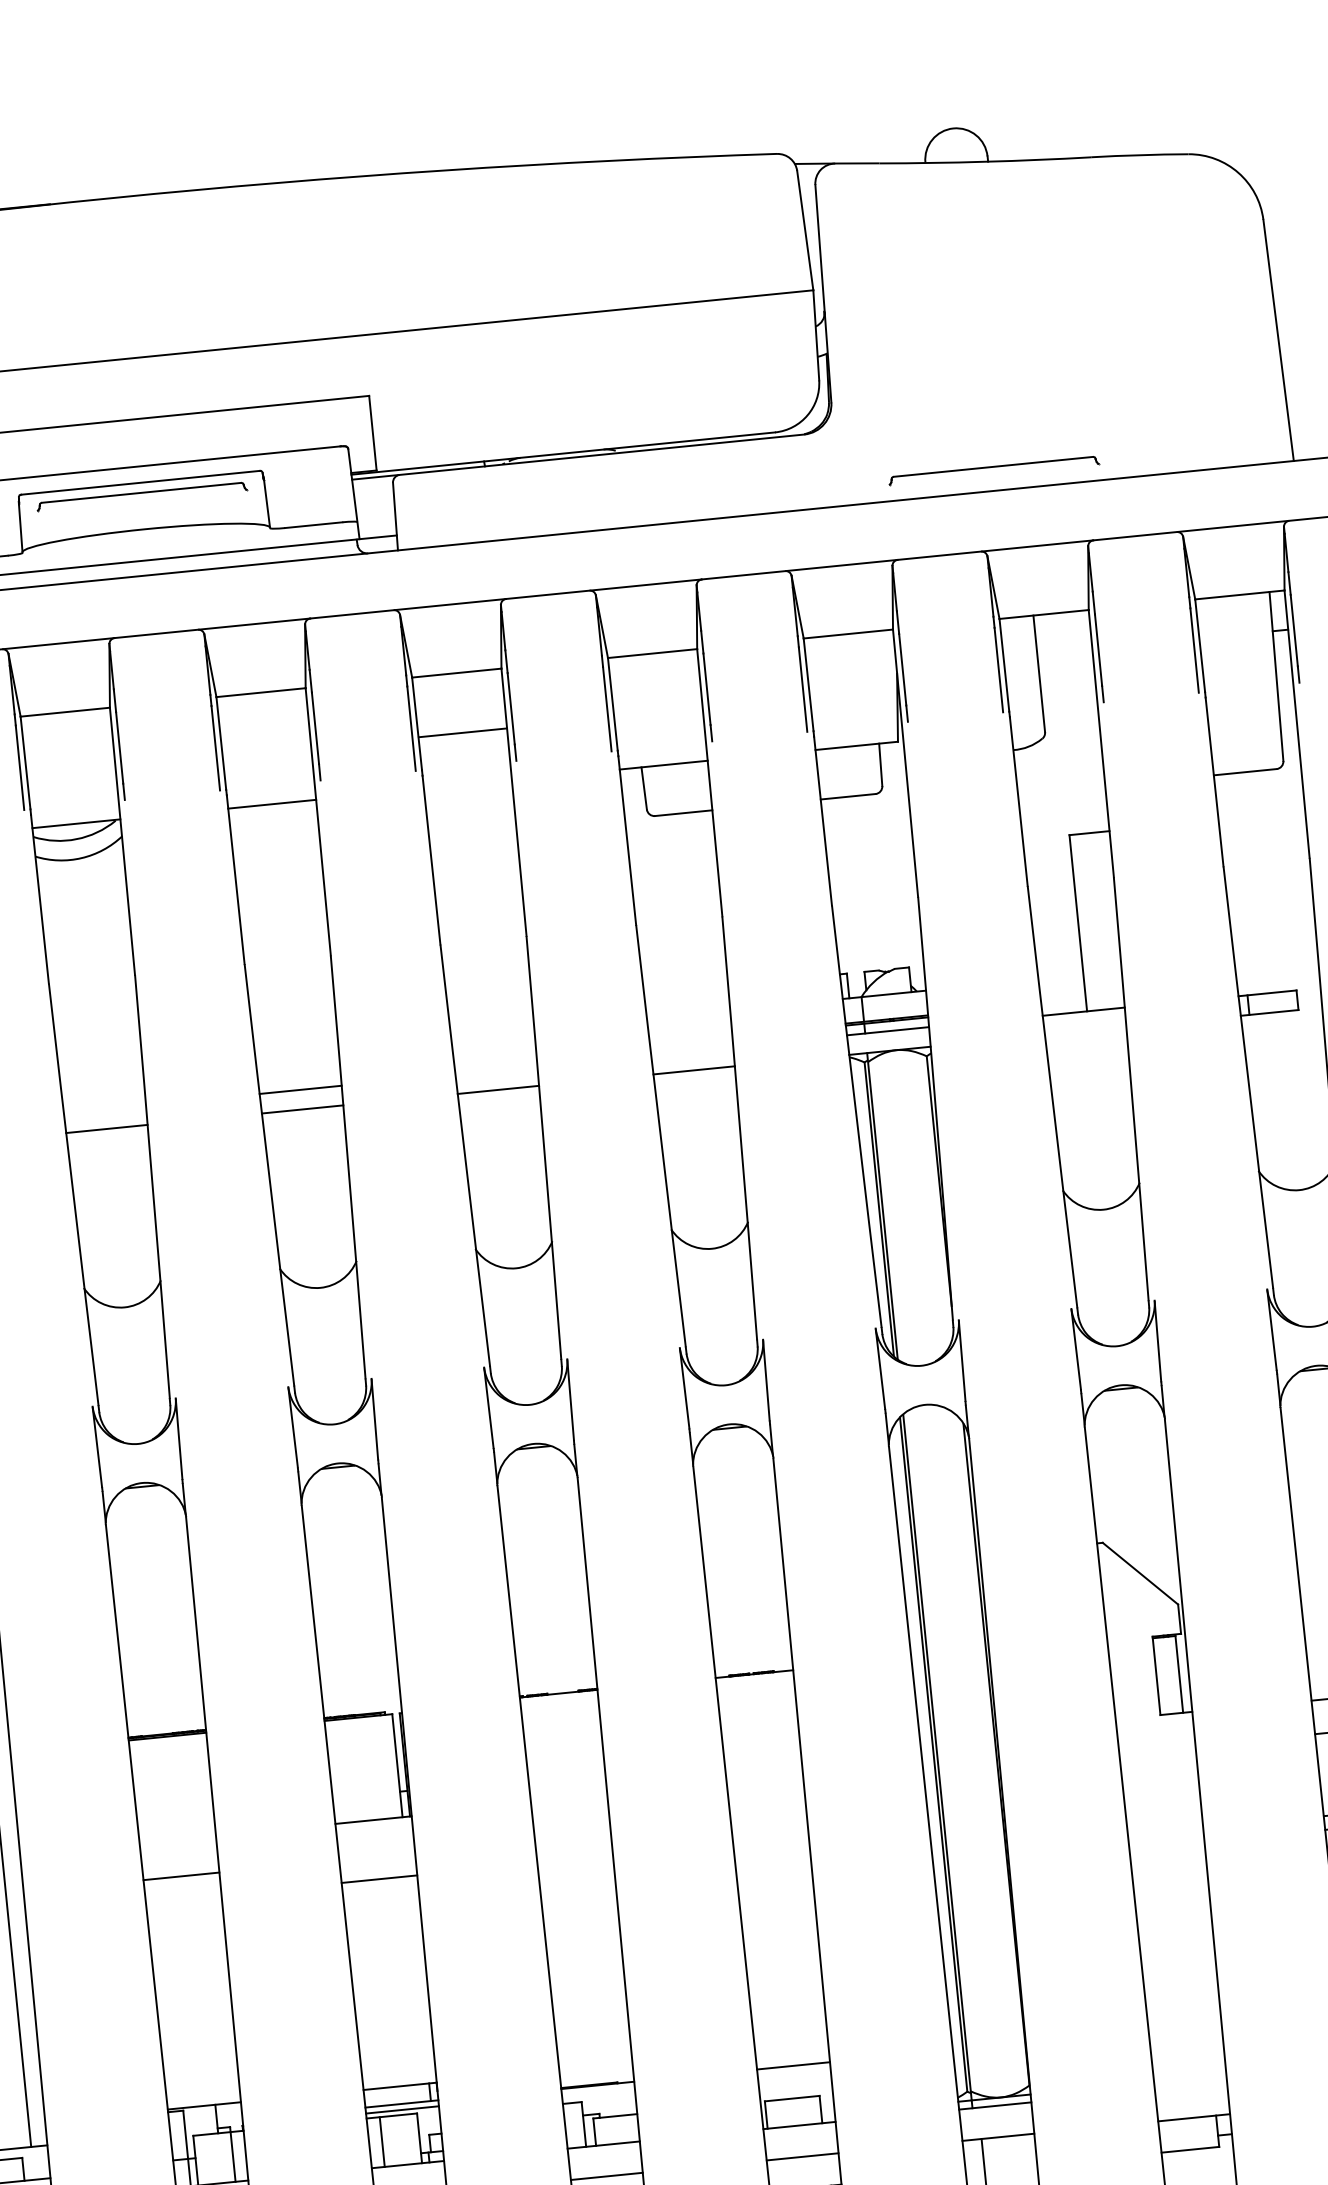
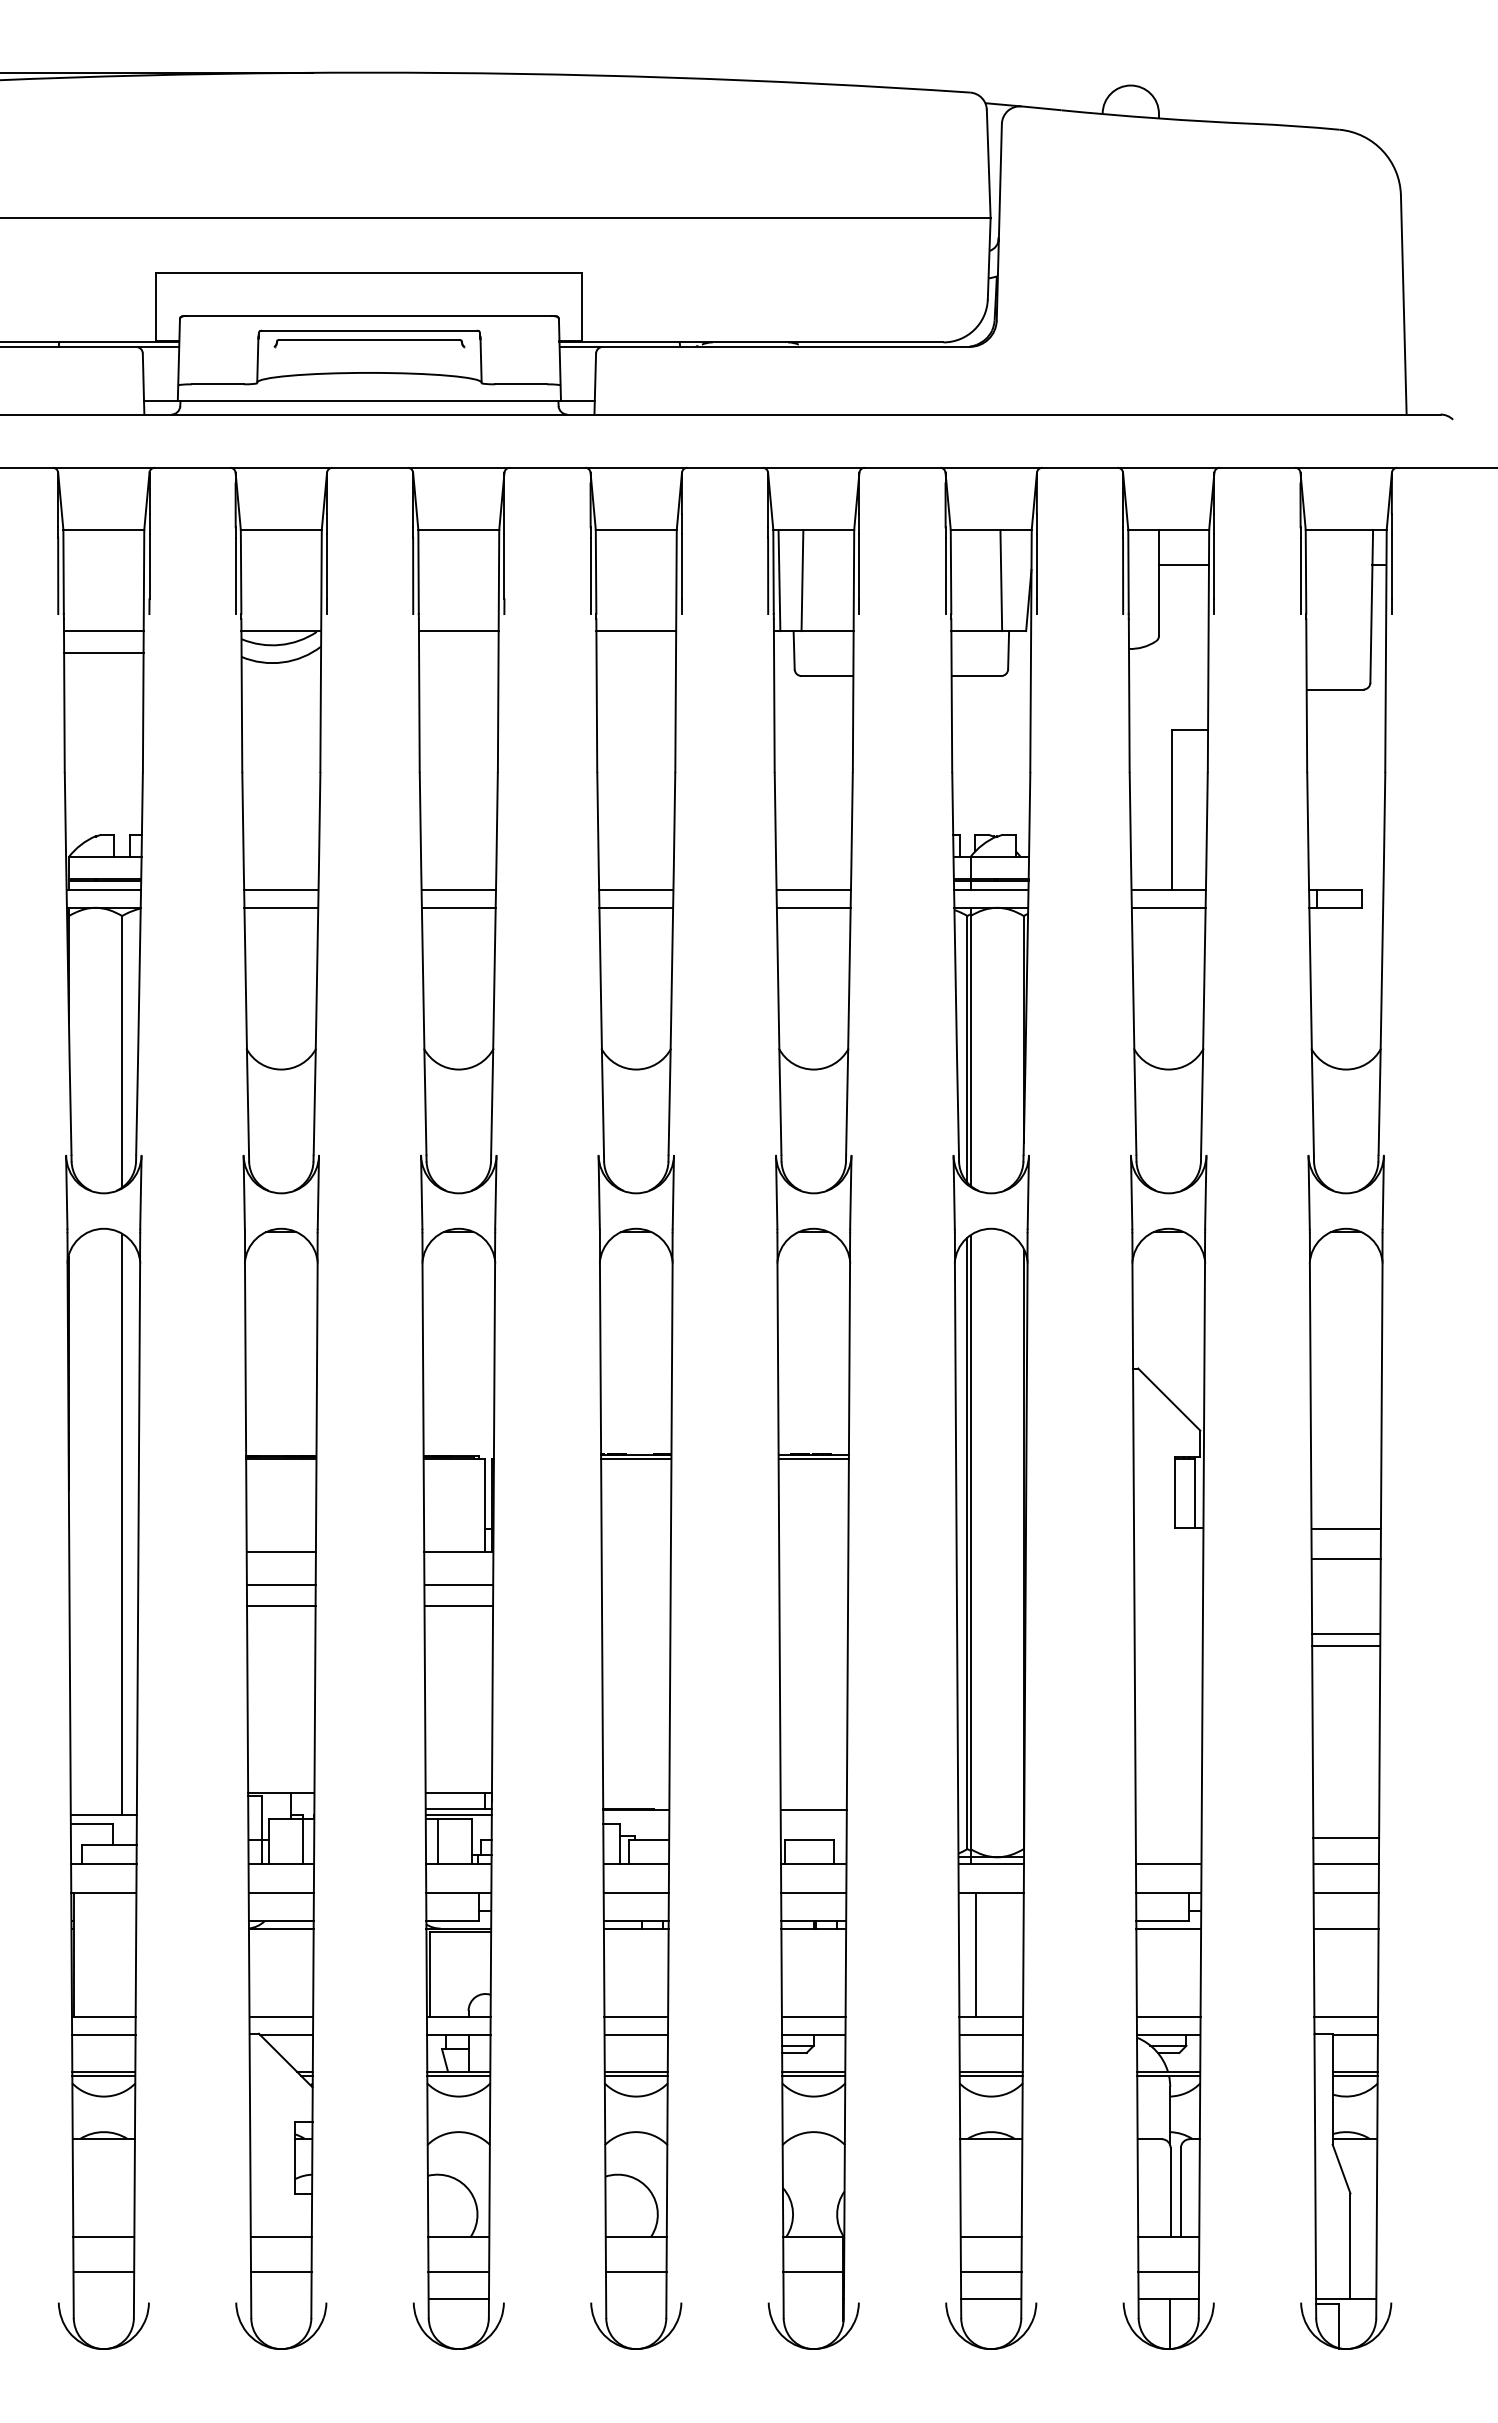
part: (993, 470) -> (1136, 396), removed
line: (1064, 652) -> (1183, 565), added
line: (865, 688) -> (1001, 580), added
line: (645, 710) -> (802, 580), added
line: (620, 713) -> (779, 580), added
line: (463, 733) -> (636, 631), moved
line: (1085, 1030) -> (1168, 907), added
line: (691, 1051) -> (813, 890), added
line: (496, 1070) -> (636, 890), added
line: (105, 1109) -> (281, 890), added
line: (754, 1677) -> (813, 1458), added
line: (559, 1697) -> (636, 1458), added
line: (176, 1840) -> (280, 1552), added
line: (376, 1856) -> (458, 1585), added
line: (183, 1898) -> (281, 1605), added
line: (1190, 2086) -> (1168, 1864), added
line: (1197, 2157) -> (1168, 1928), added

